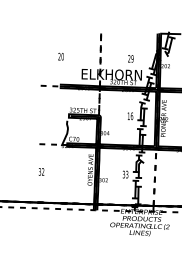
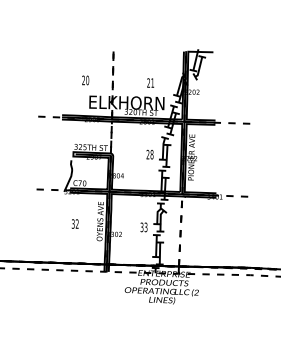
text: (60, 56) -> (85, 80), moved
text: (132, 58) -> (152, 82), 29 -> 21
text: (129, 116) -> (149, 154), 16 -> 28
text: (40, 171) -> (74, 223), moved

